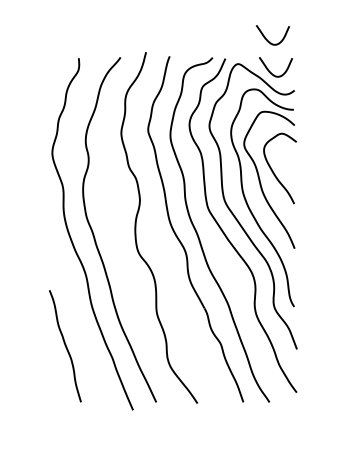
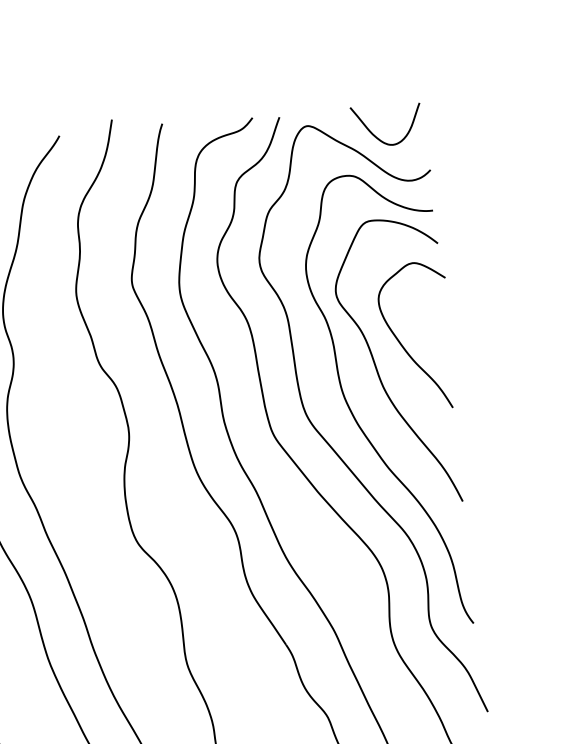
curve: (267, 39) -> (363, 68), removed

